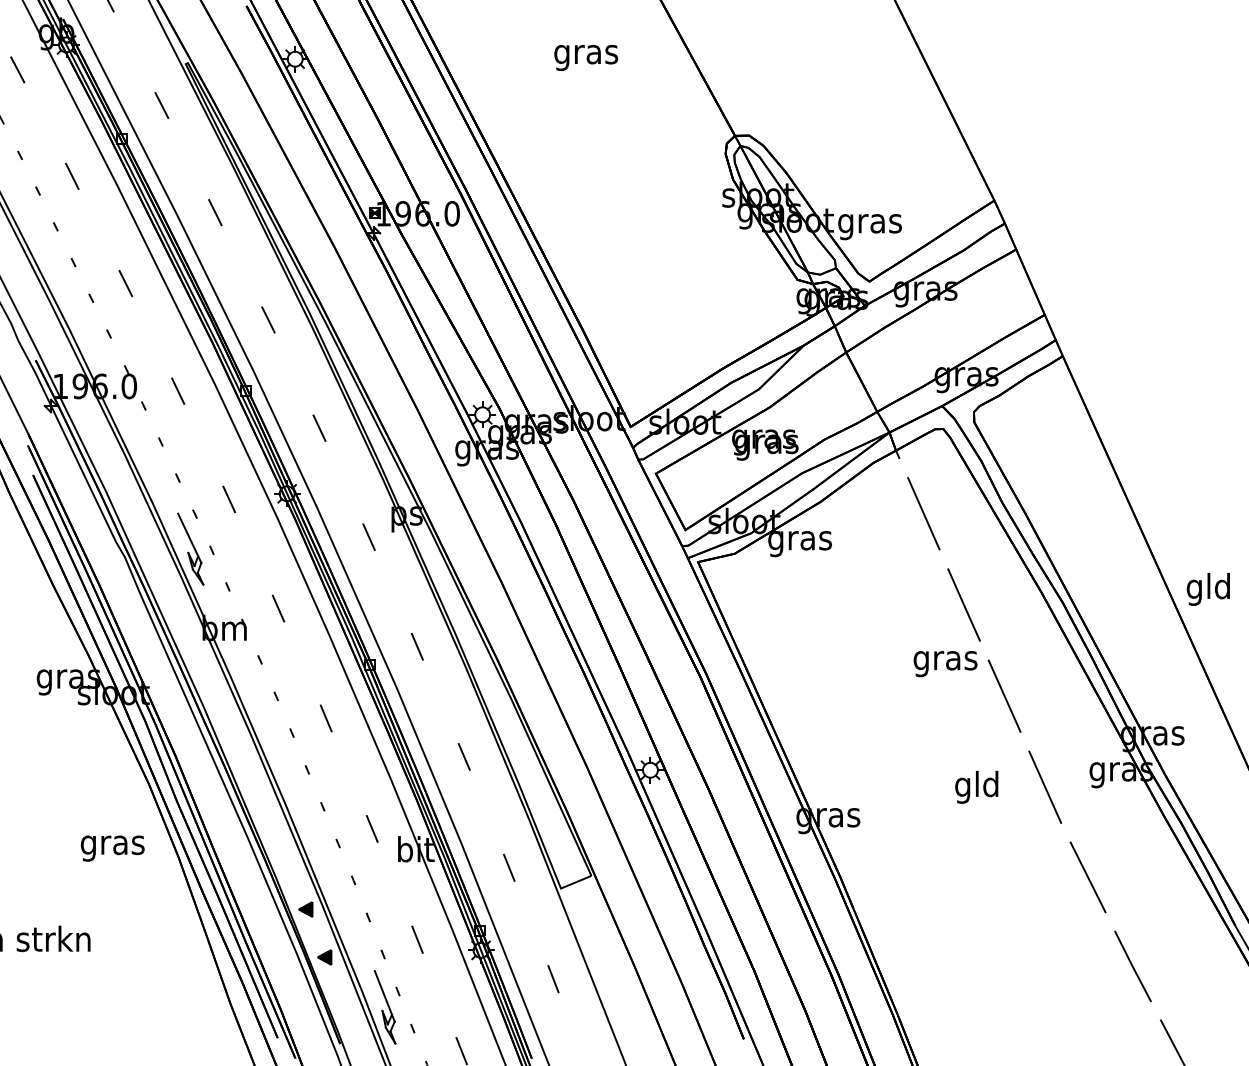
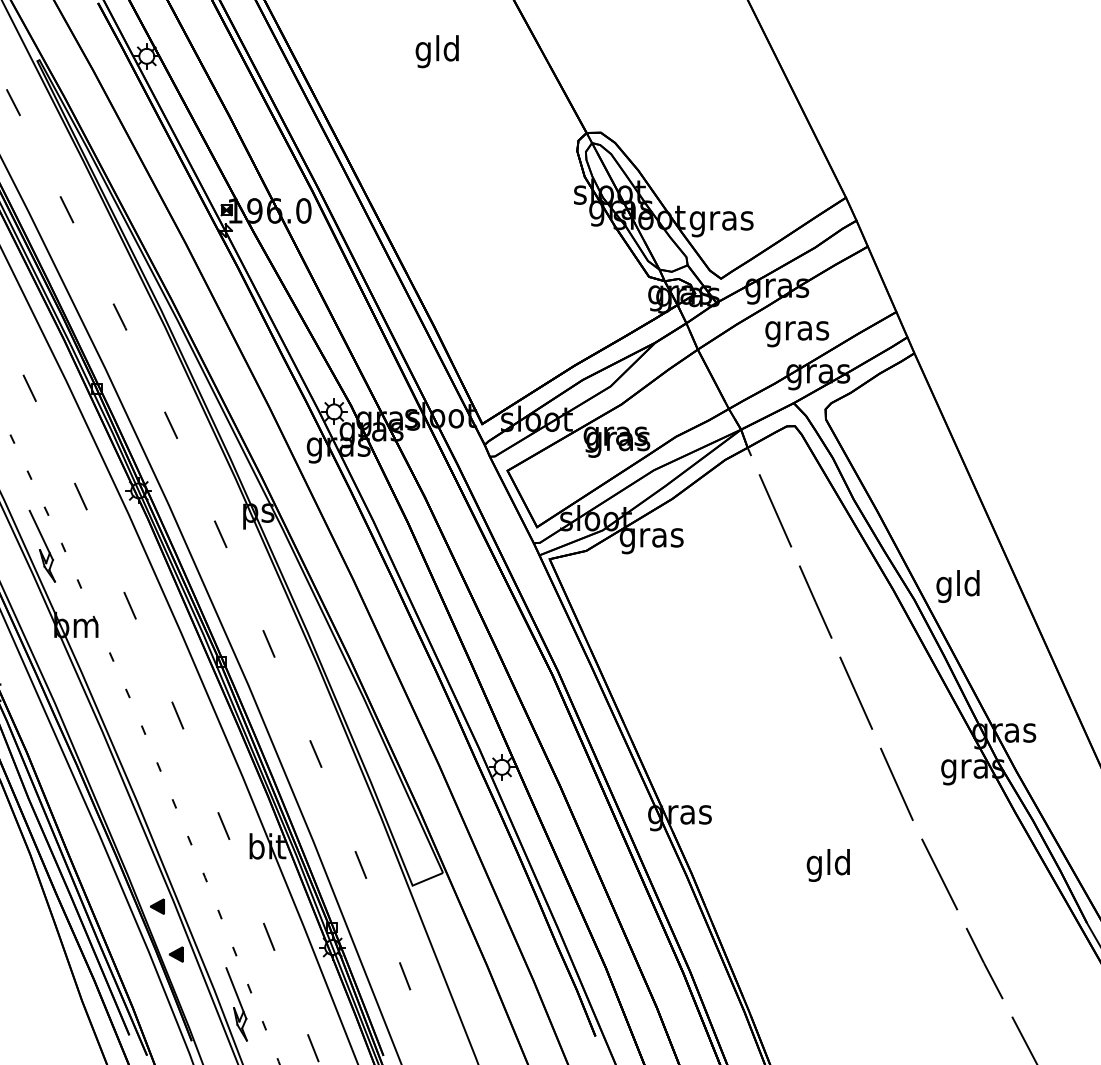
text: (586, 54) -> (438, 51), gras -> gld
text: (1207, 589) -> (957, 586), moved
text: (945, 664) -> (797, 334), moved
text: (976, 786) -> (828, 864), moved

